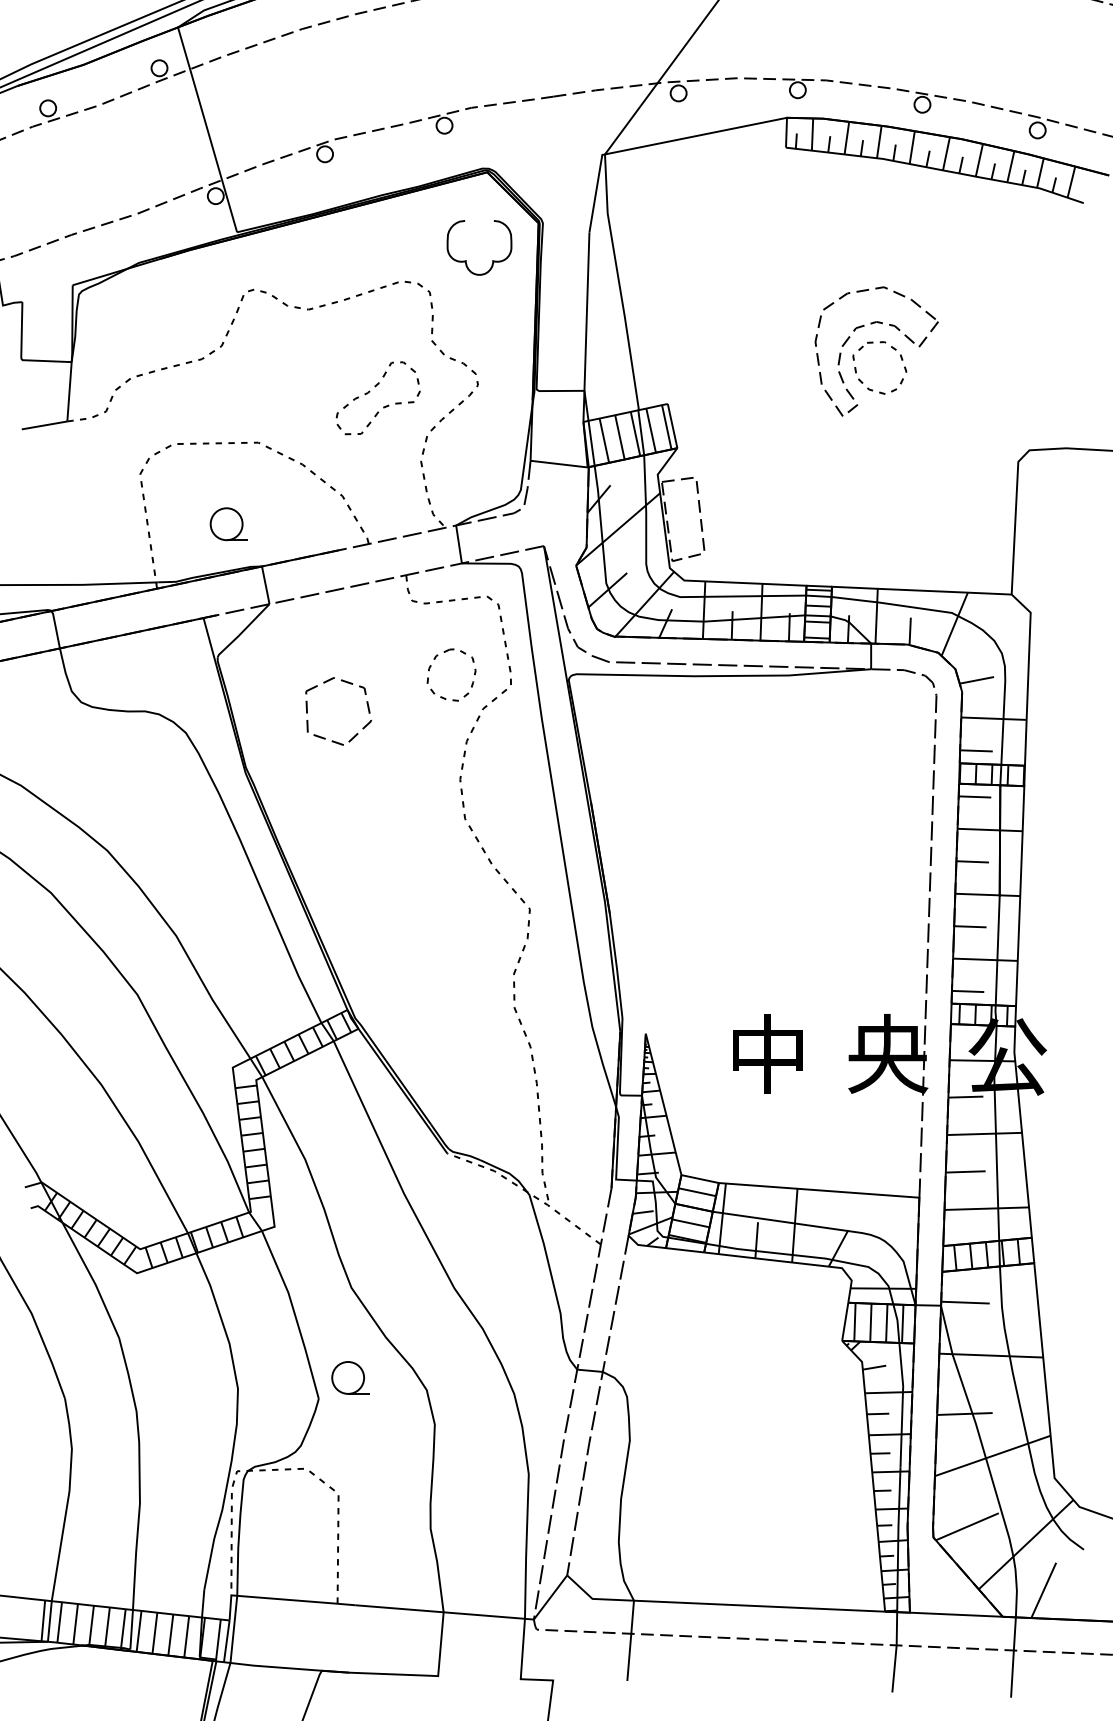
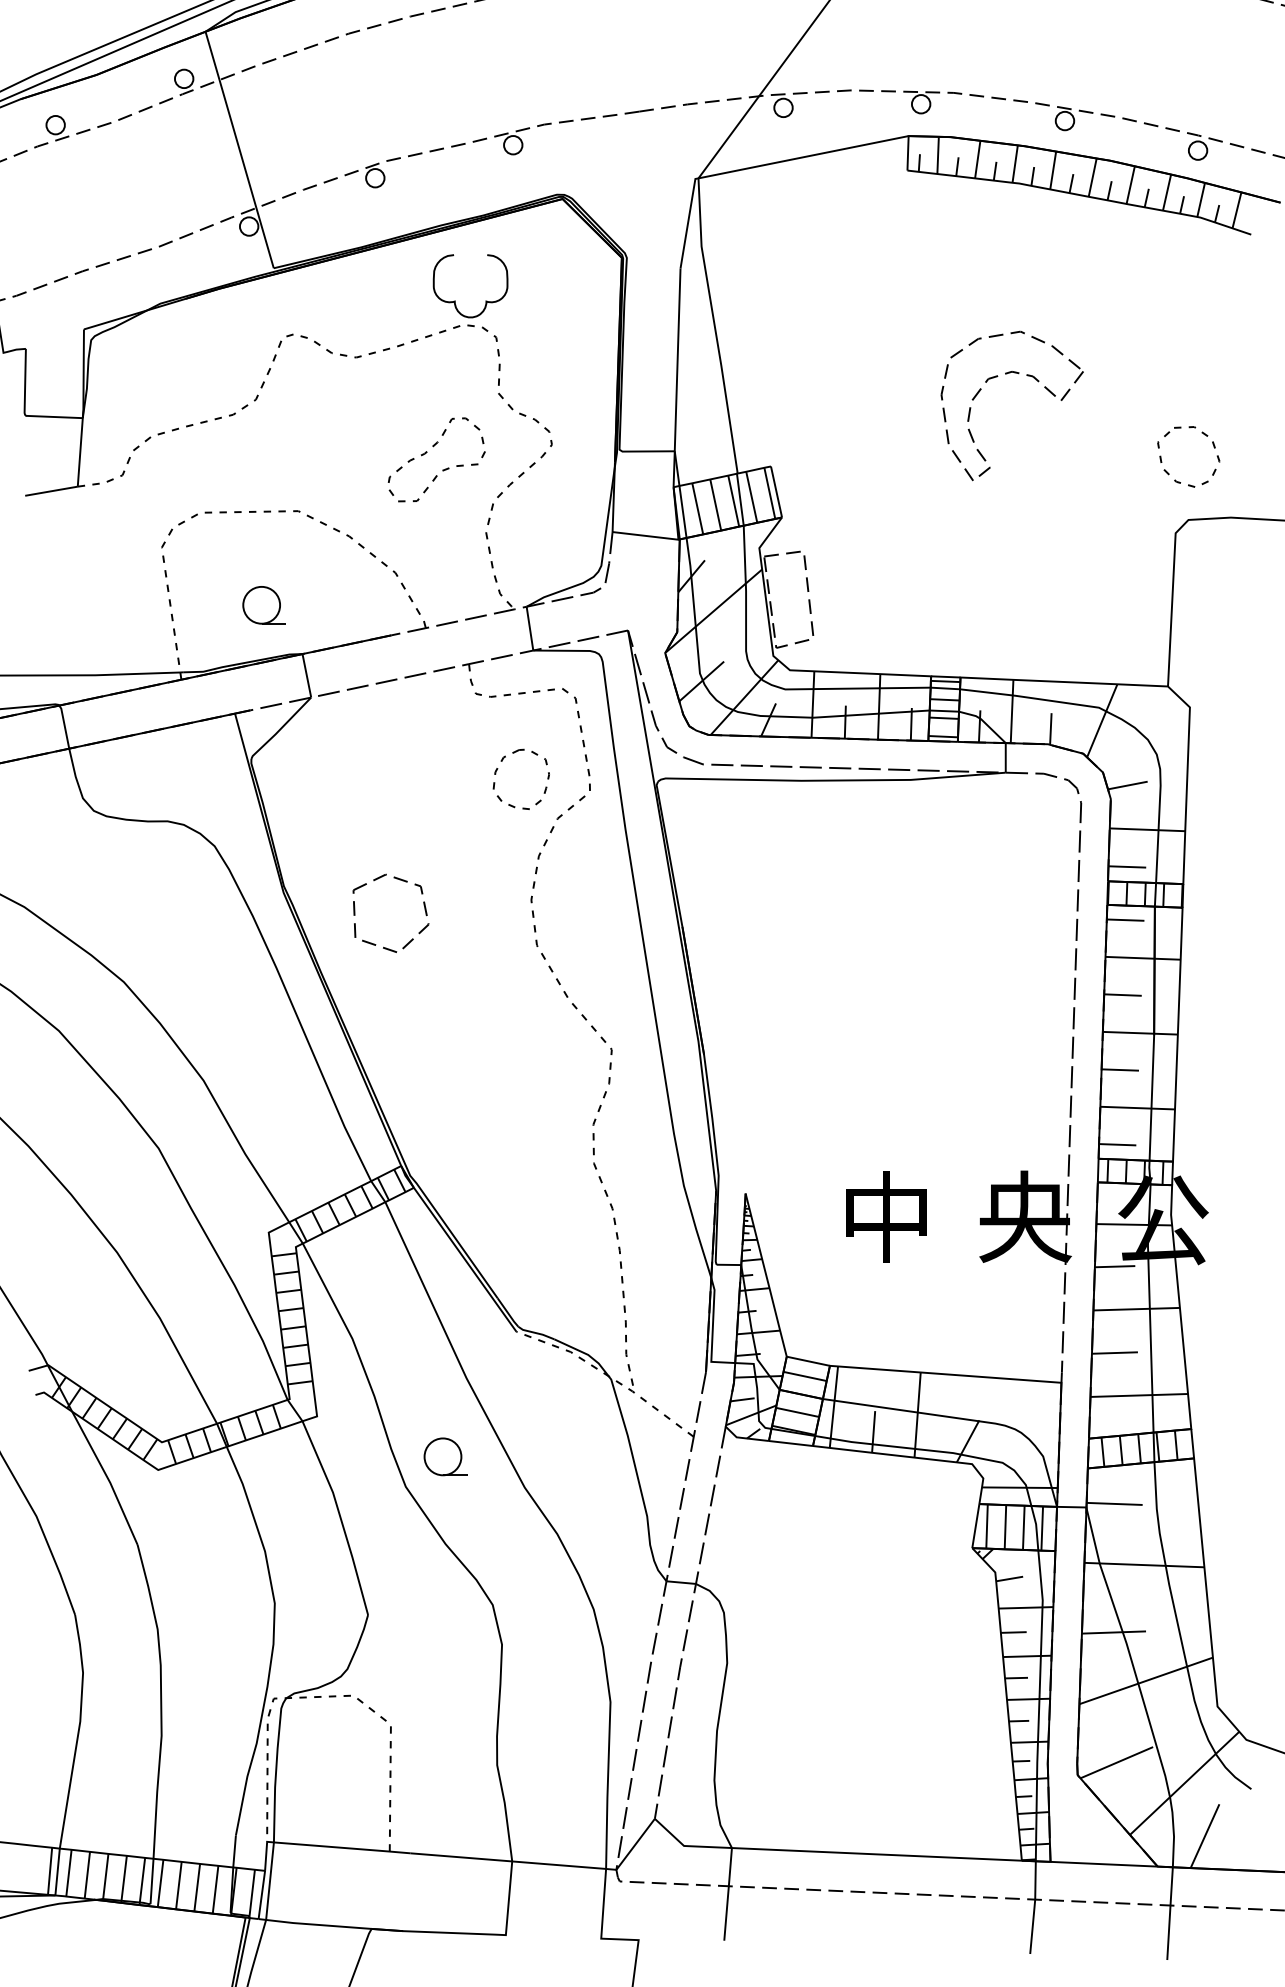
part: (466, 260) -> (455, 300), moved
part: (863, 382) -> (1169, 473), moved
part: (346, 682) -> (399, 880), moved
part: (350, 1377) -> (445, 1456), moved

